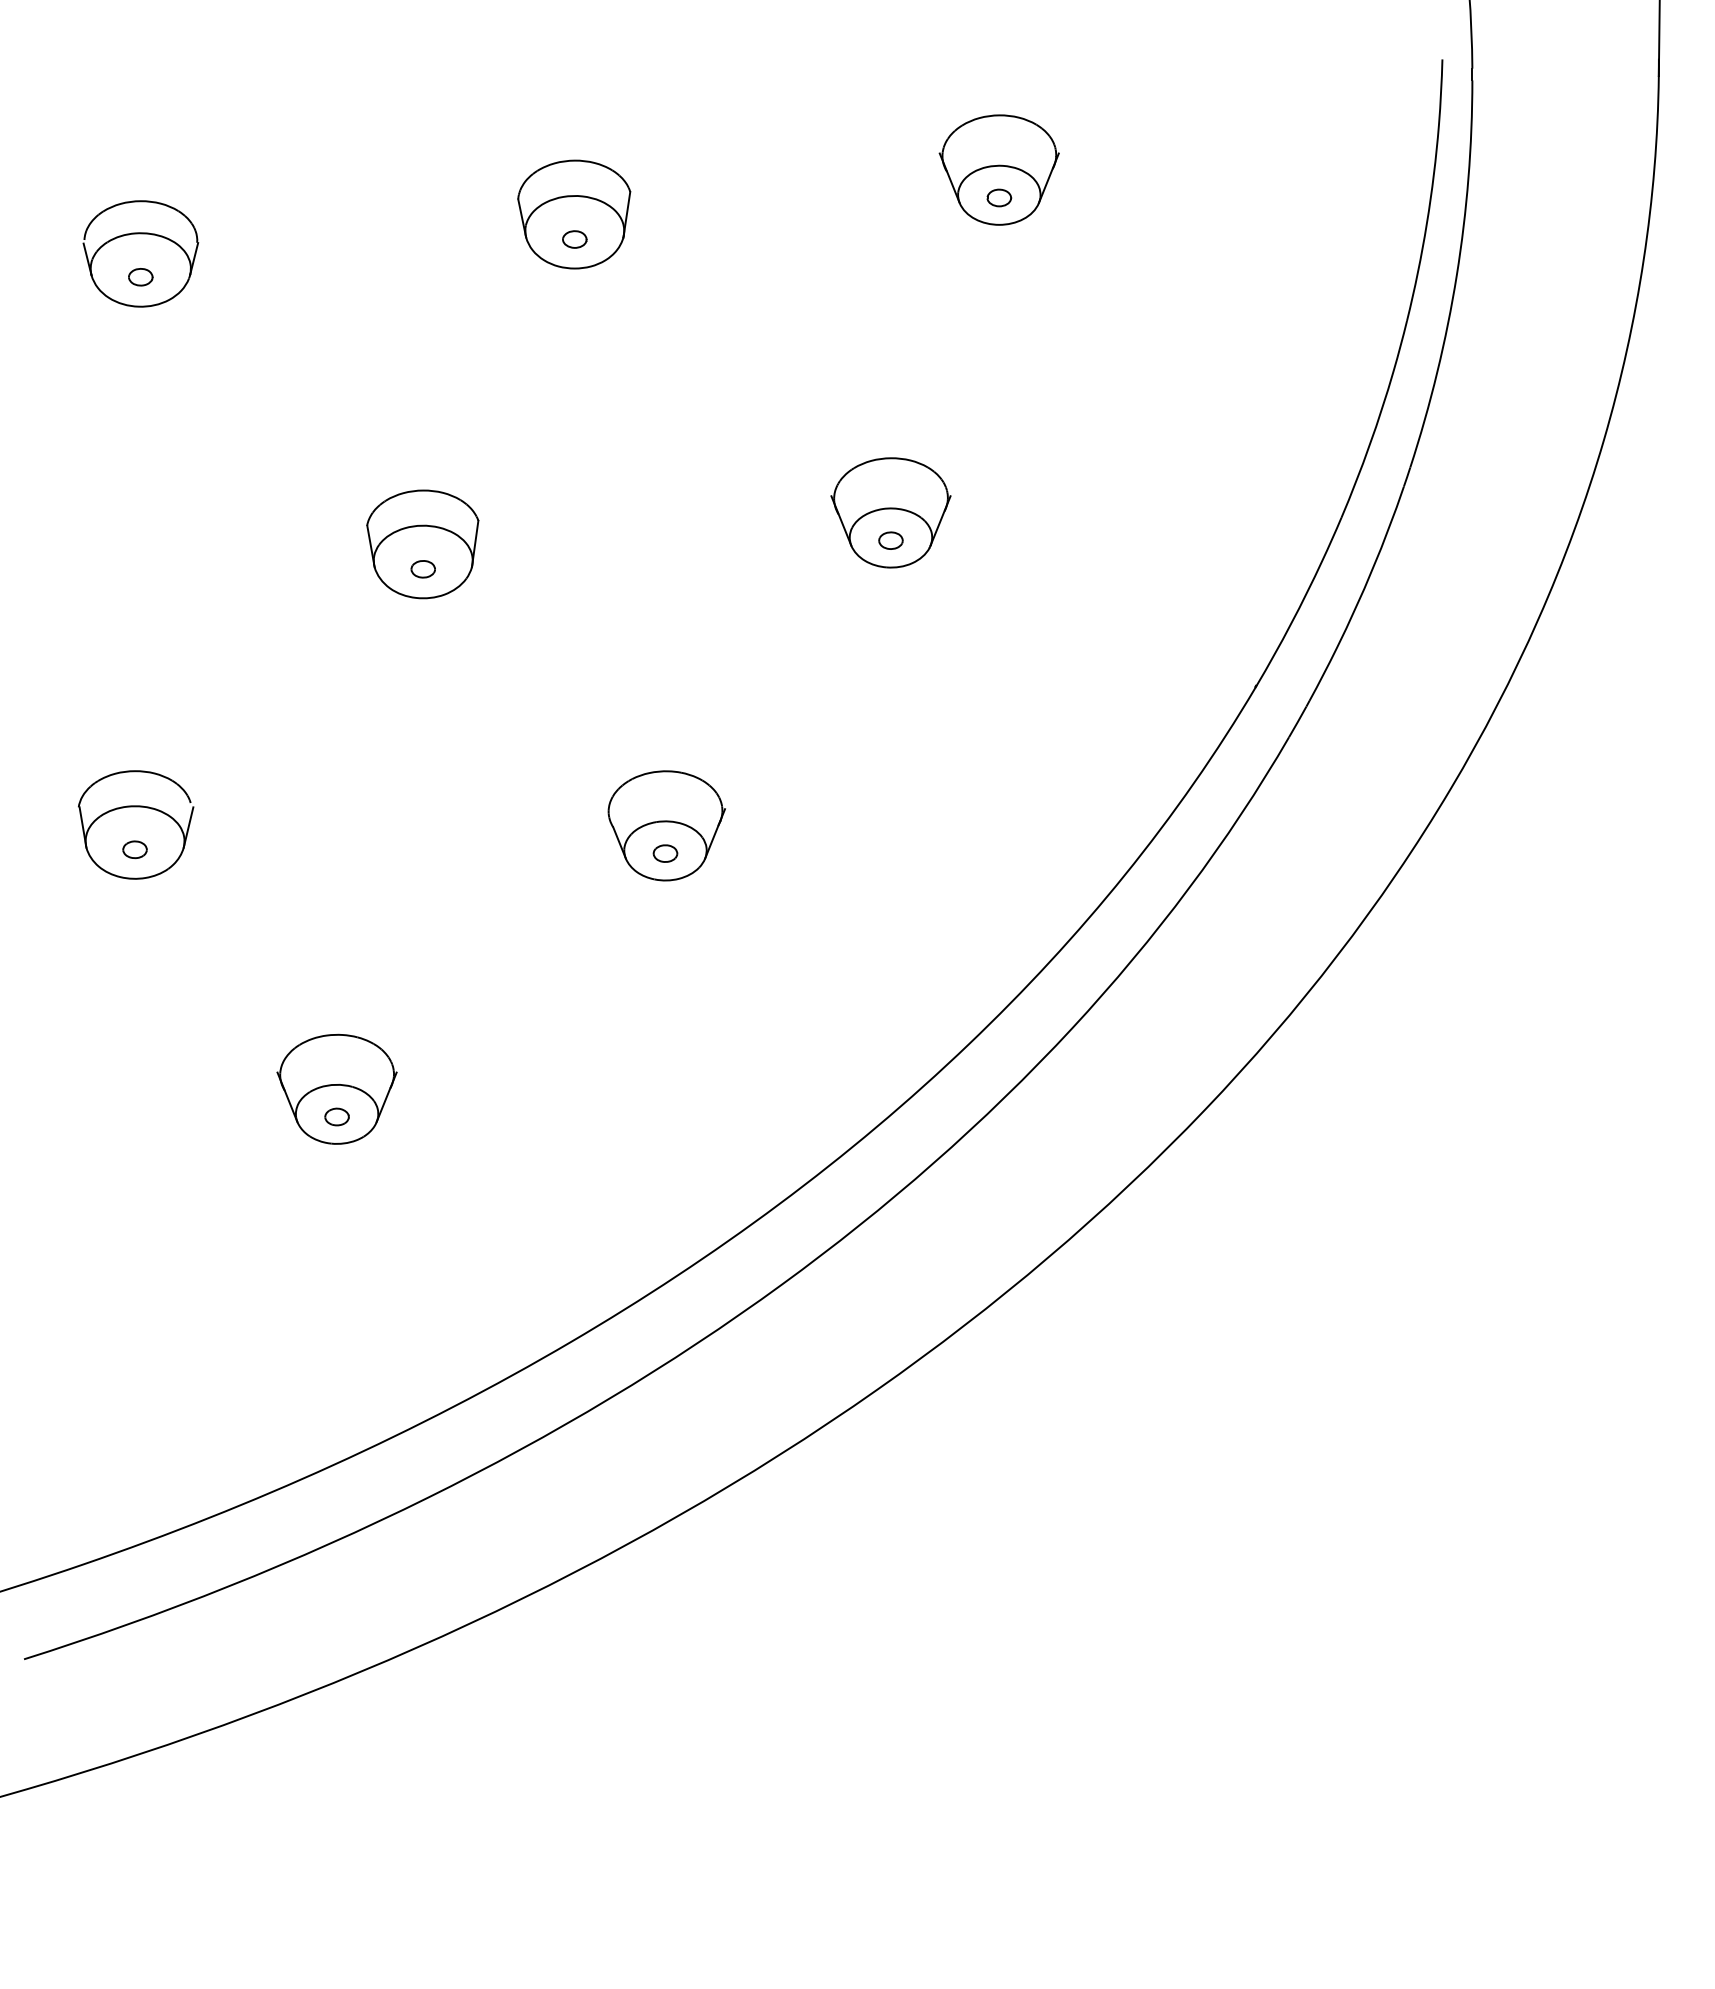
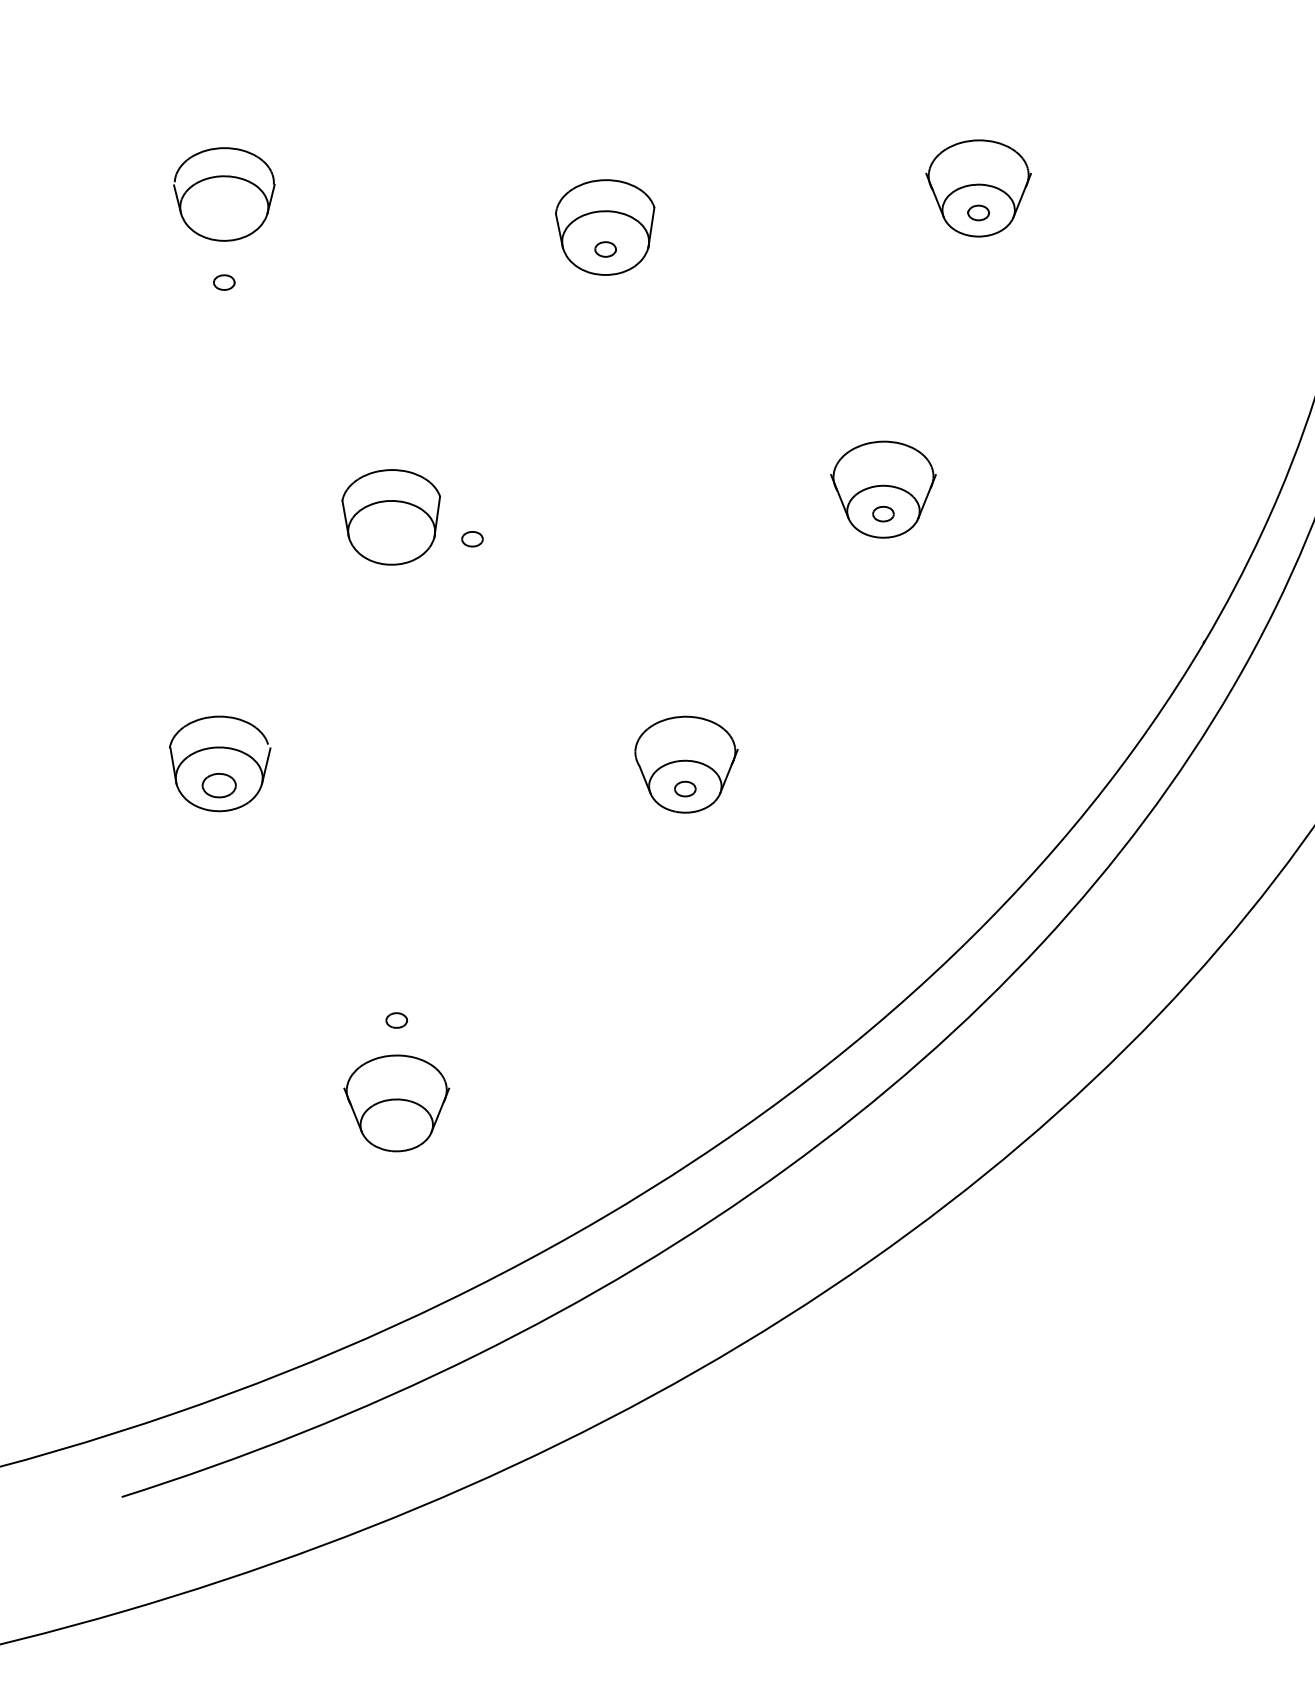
part: (140, 253) -> (224, 194), moved
part: (422, 544) -> (390, 517), moved
part: (134, 849) -> (218, 785), size x1.6
part: (336, 1088) -> (396, 1102), moved

